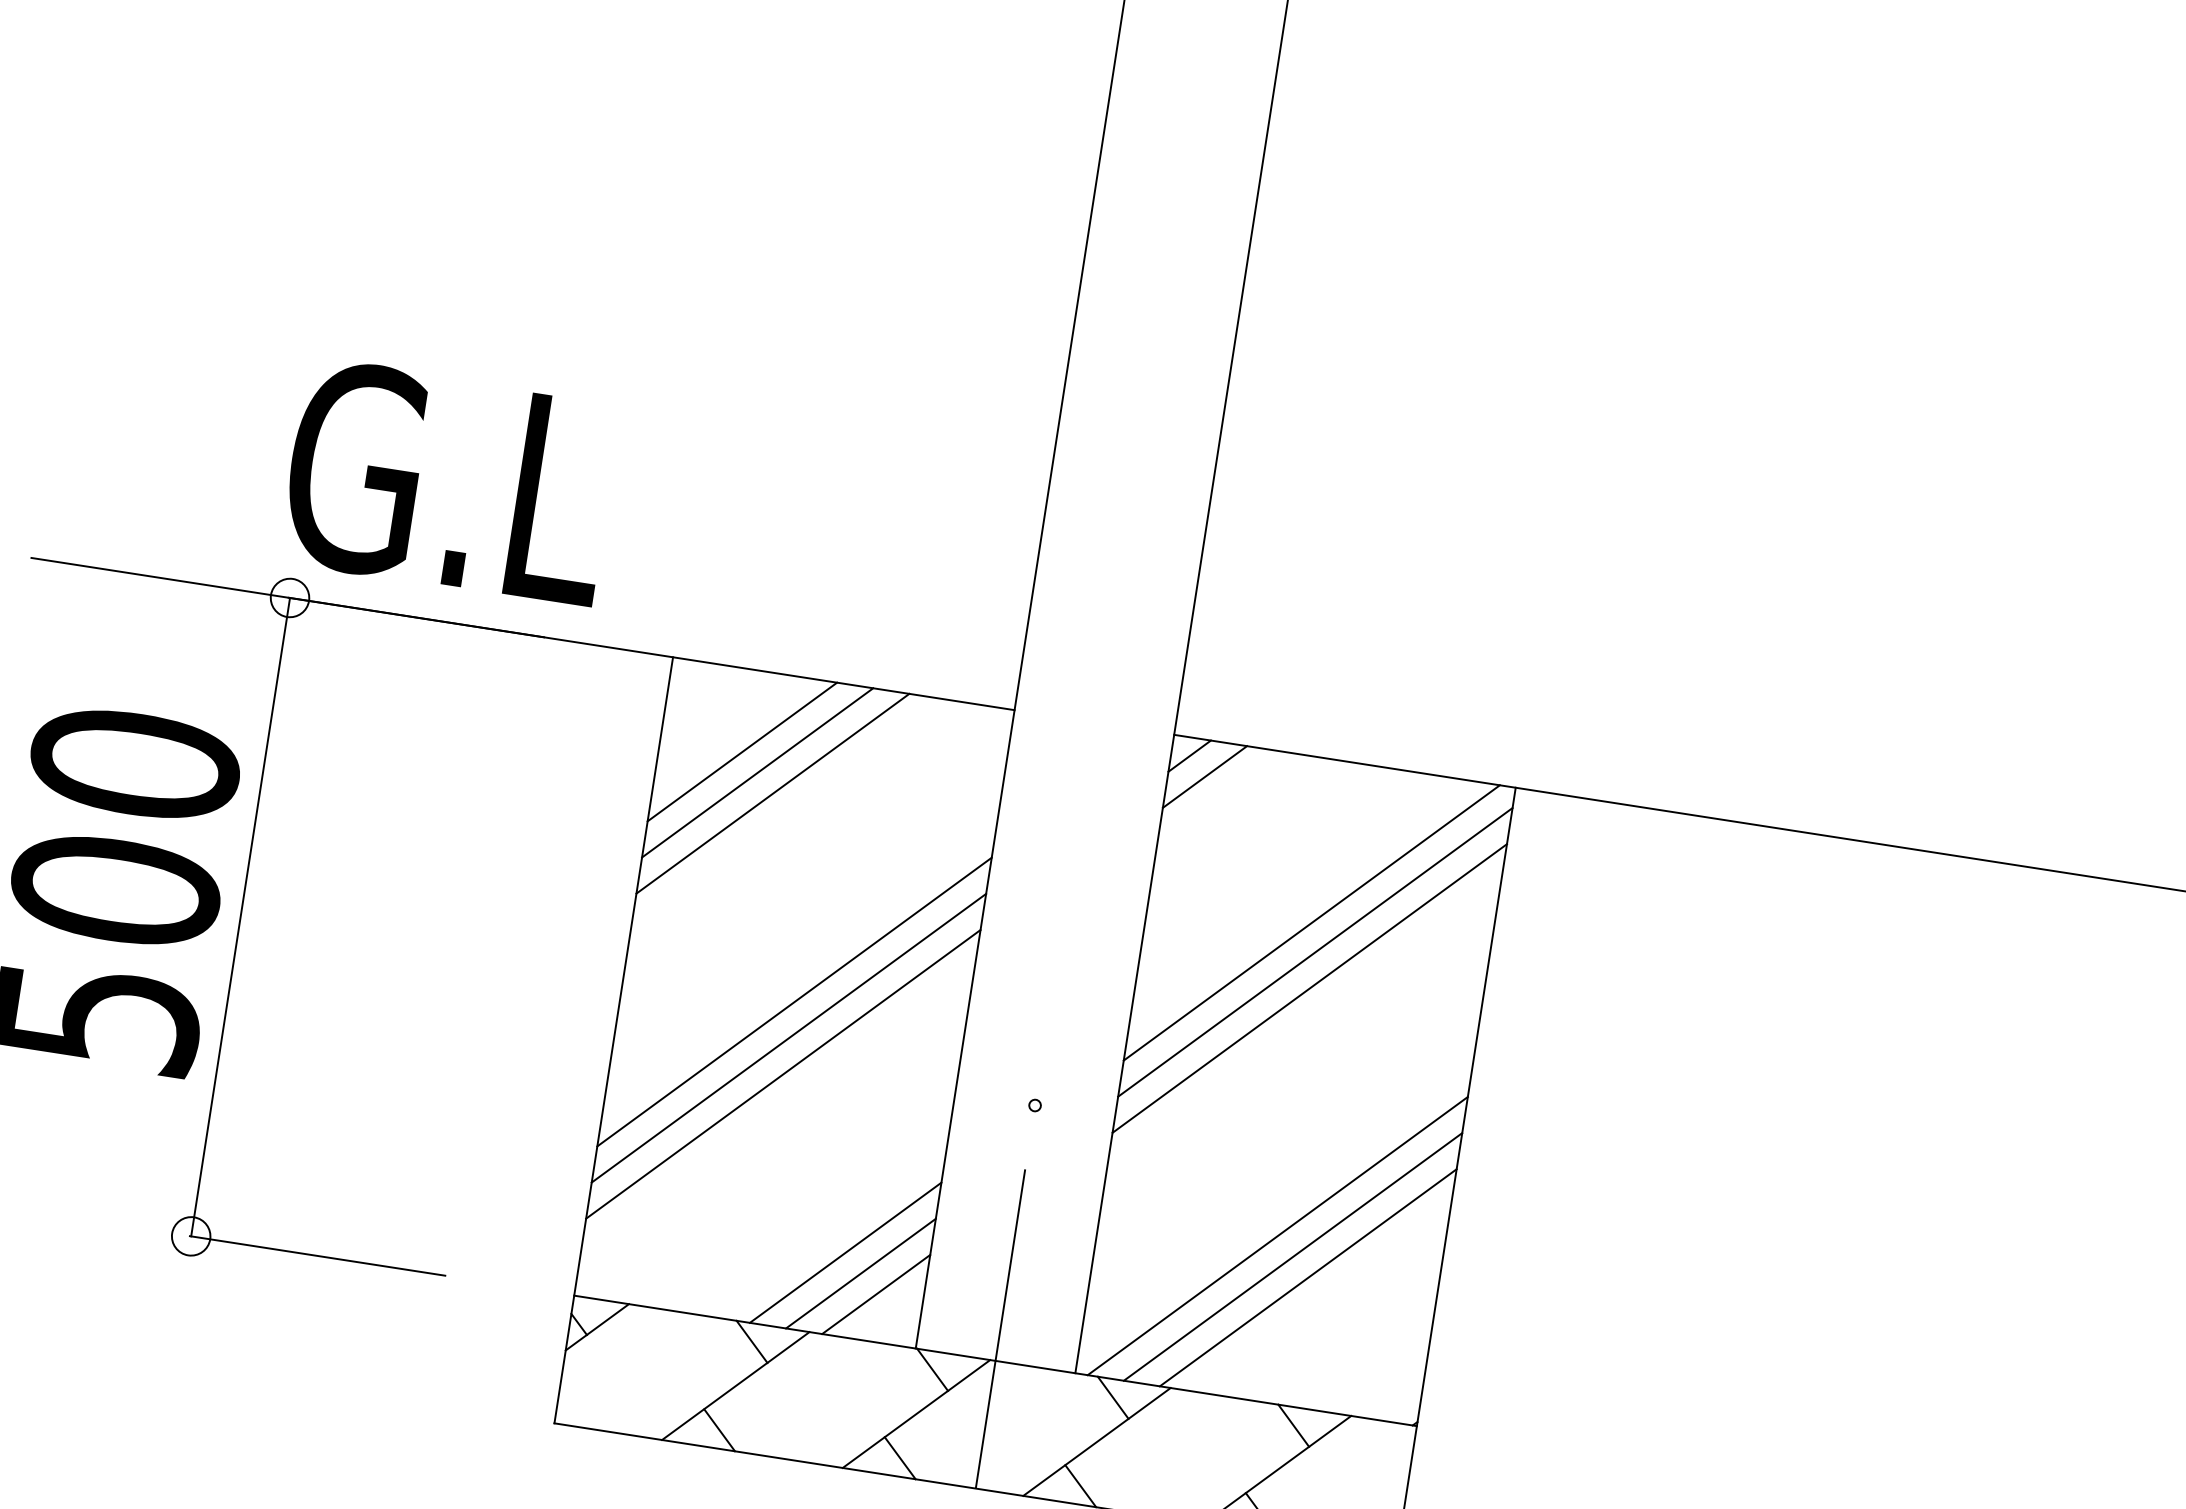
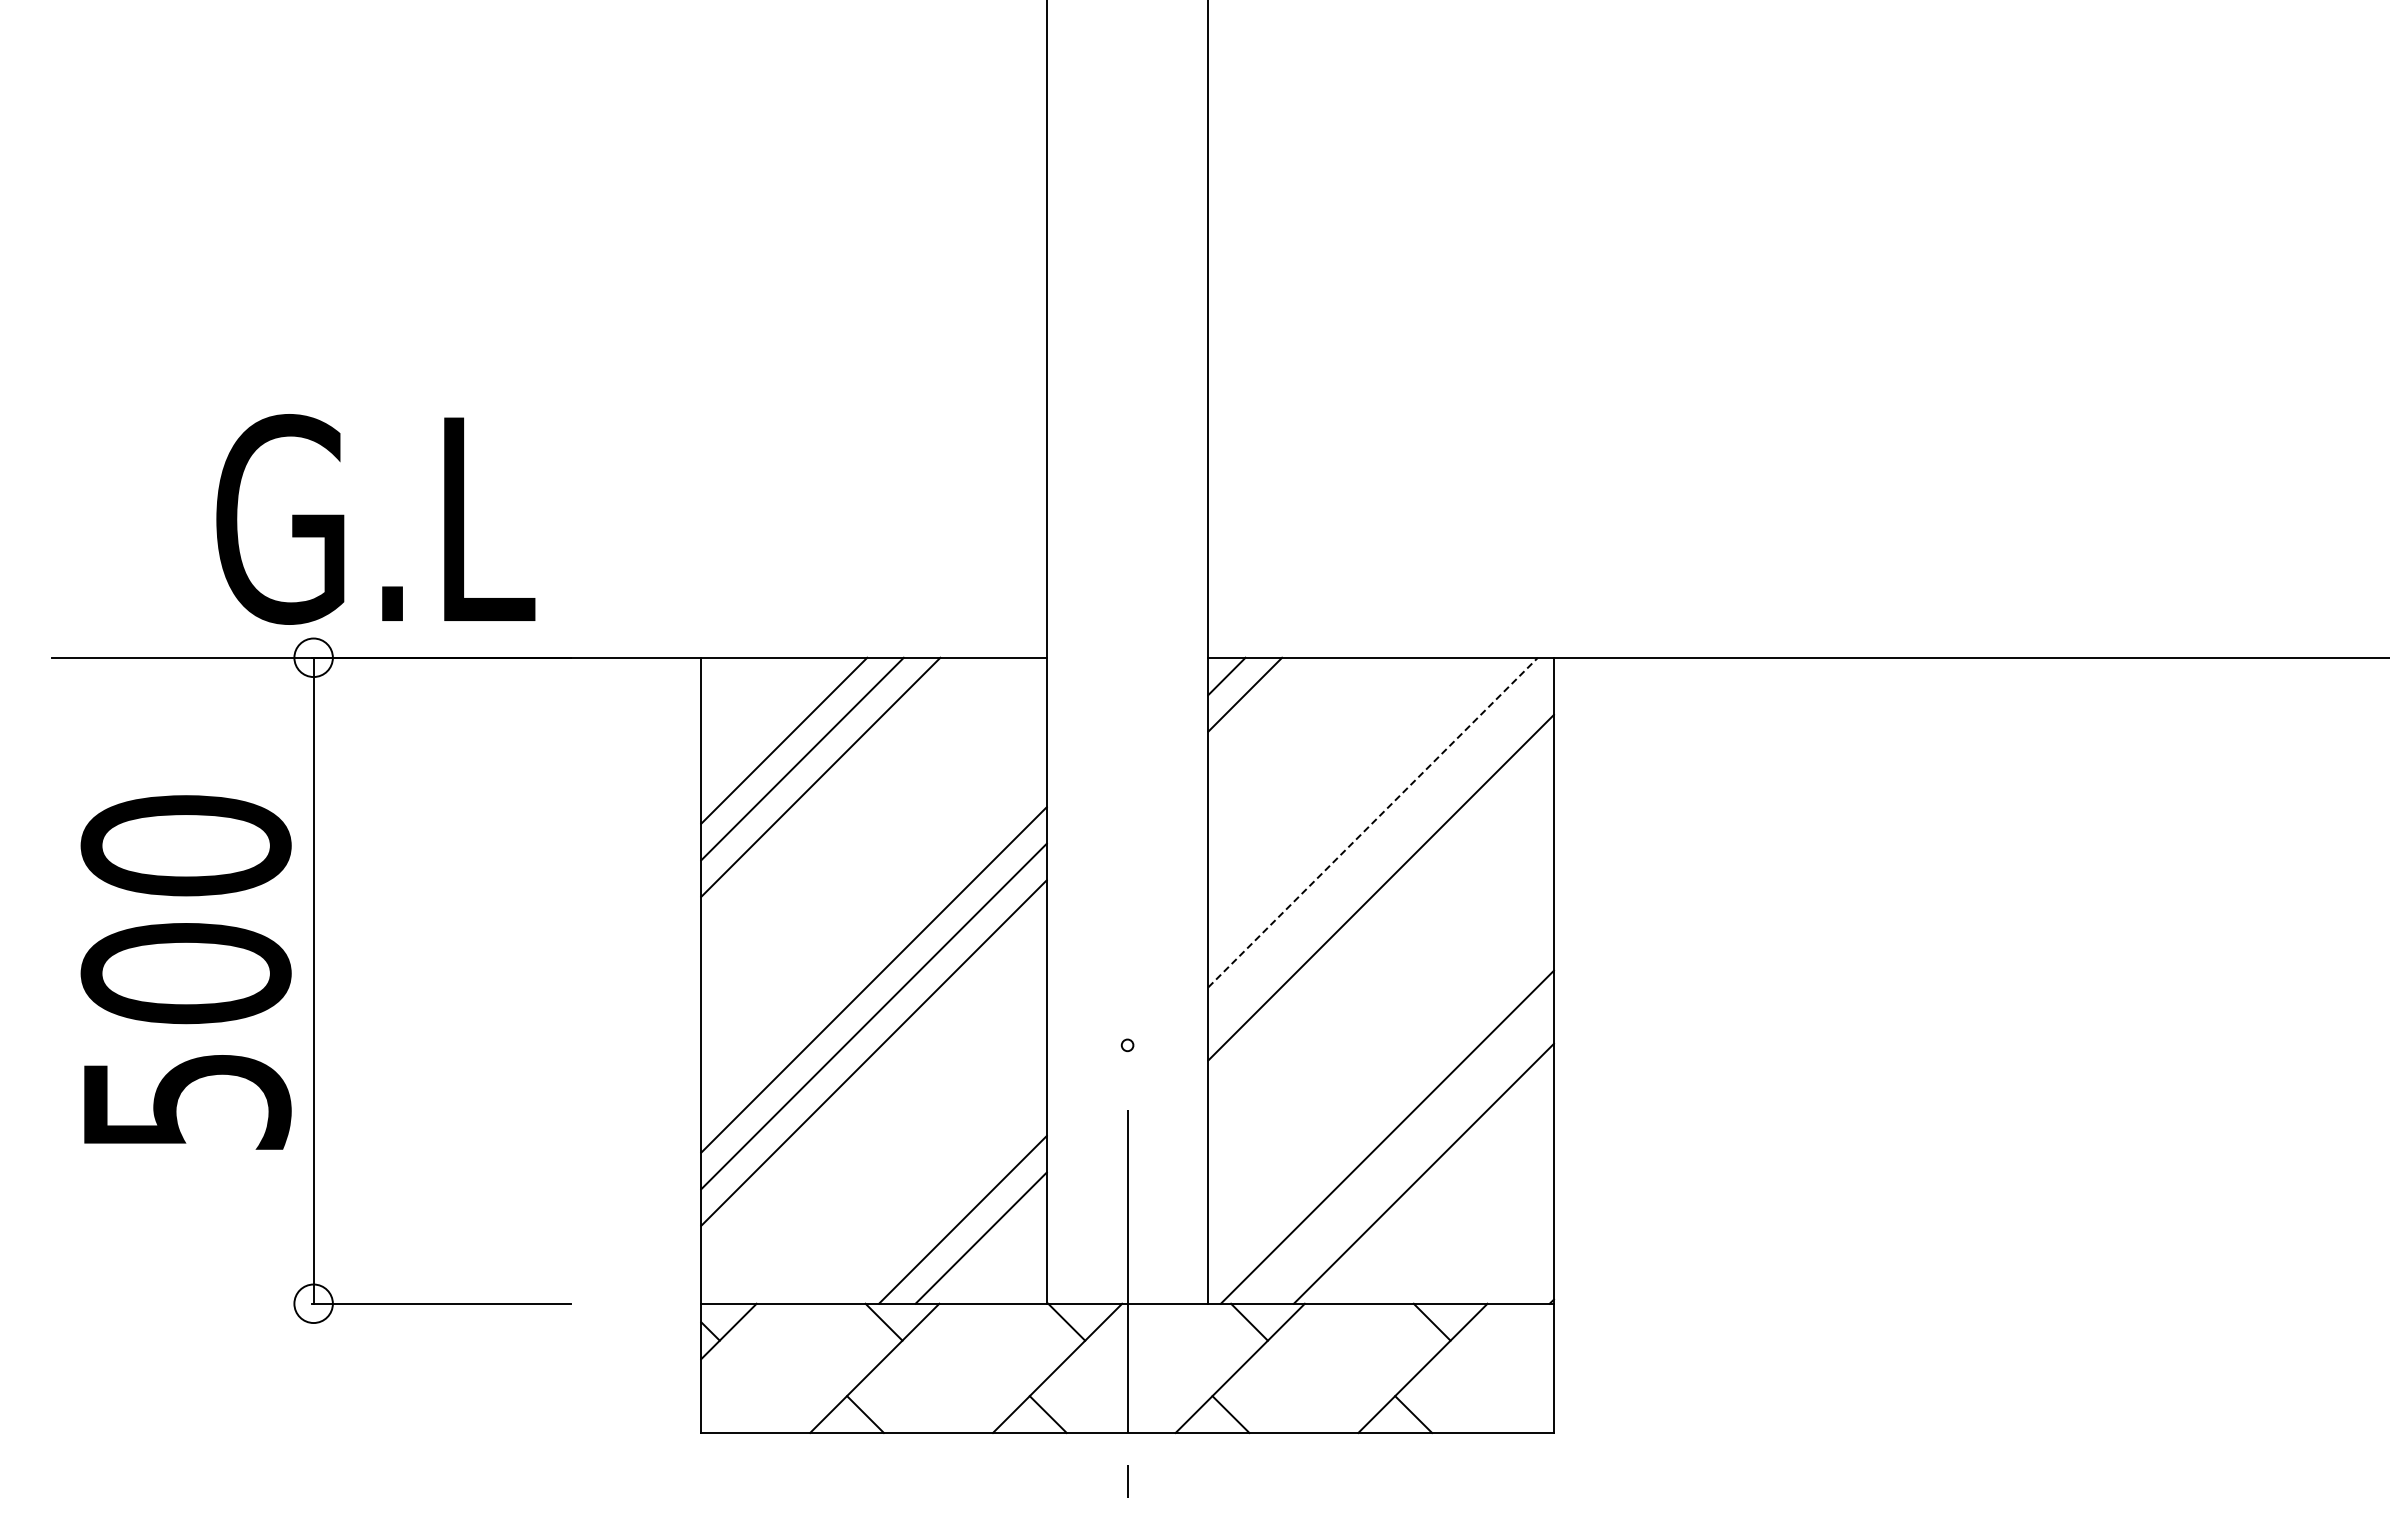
text: (449, 482) -> (375, 519), moved
line: (1312, 922) -> (1373, 822), solid -> dashed
line: (1314, 951) -> (1380, 850), removed
line: (1292, 1256) -> (1405, 1155), removed
line: (876, 1294) -> (999, 1256), removed

